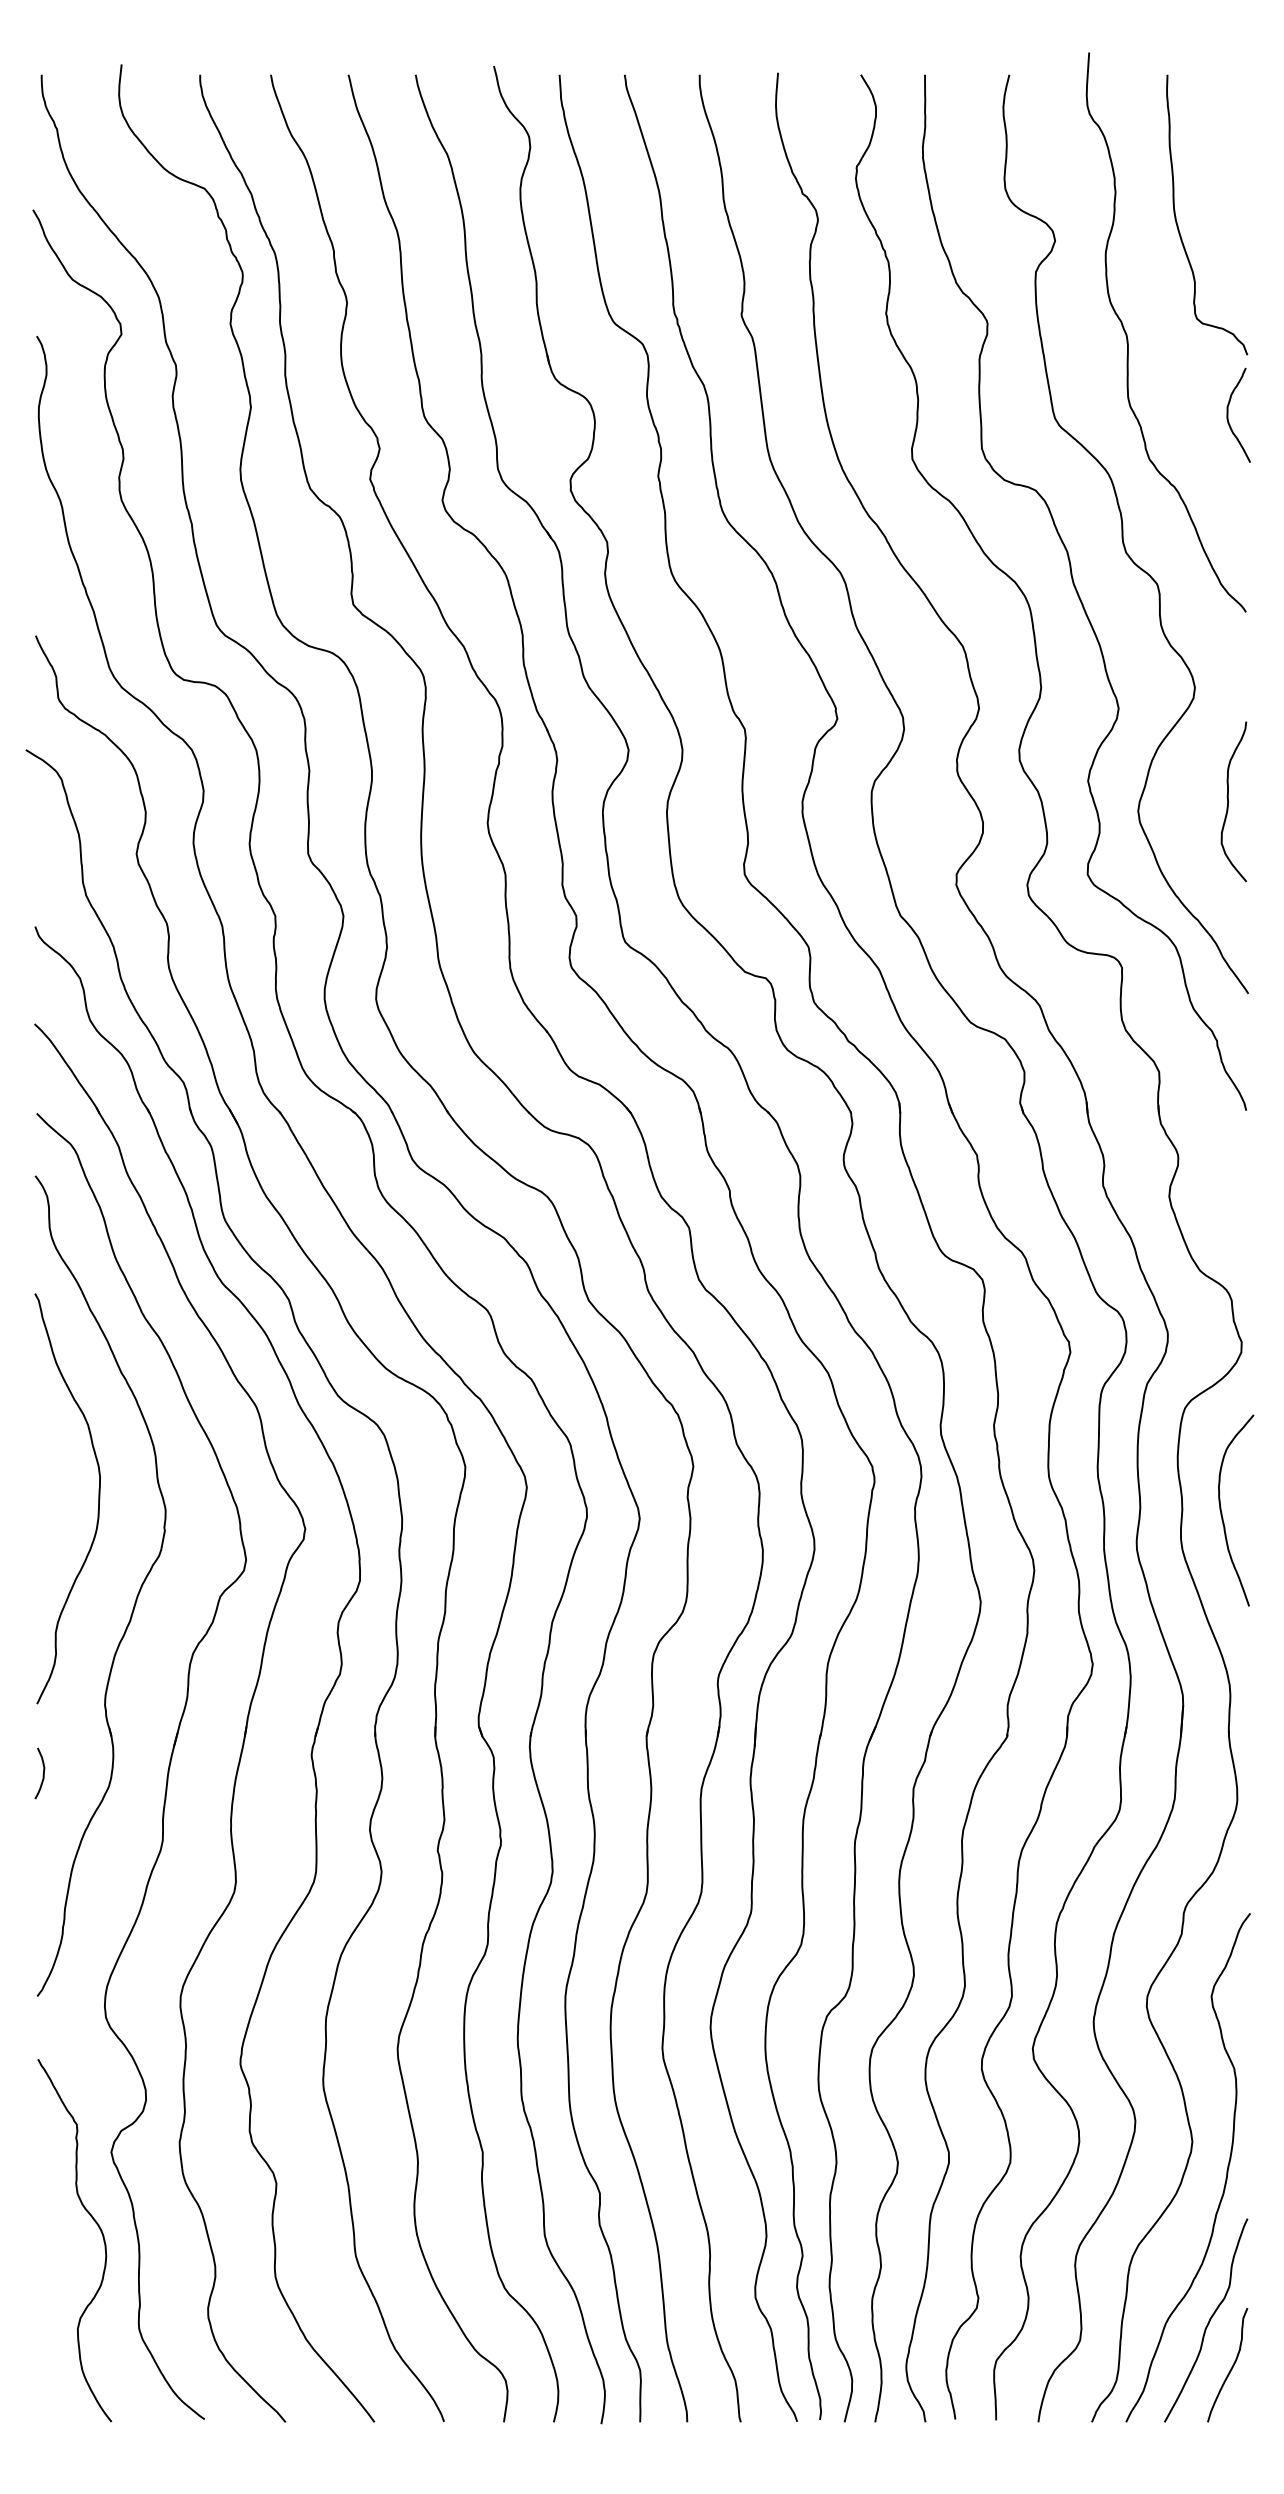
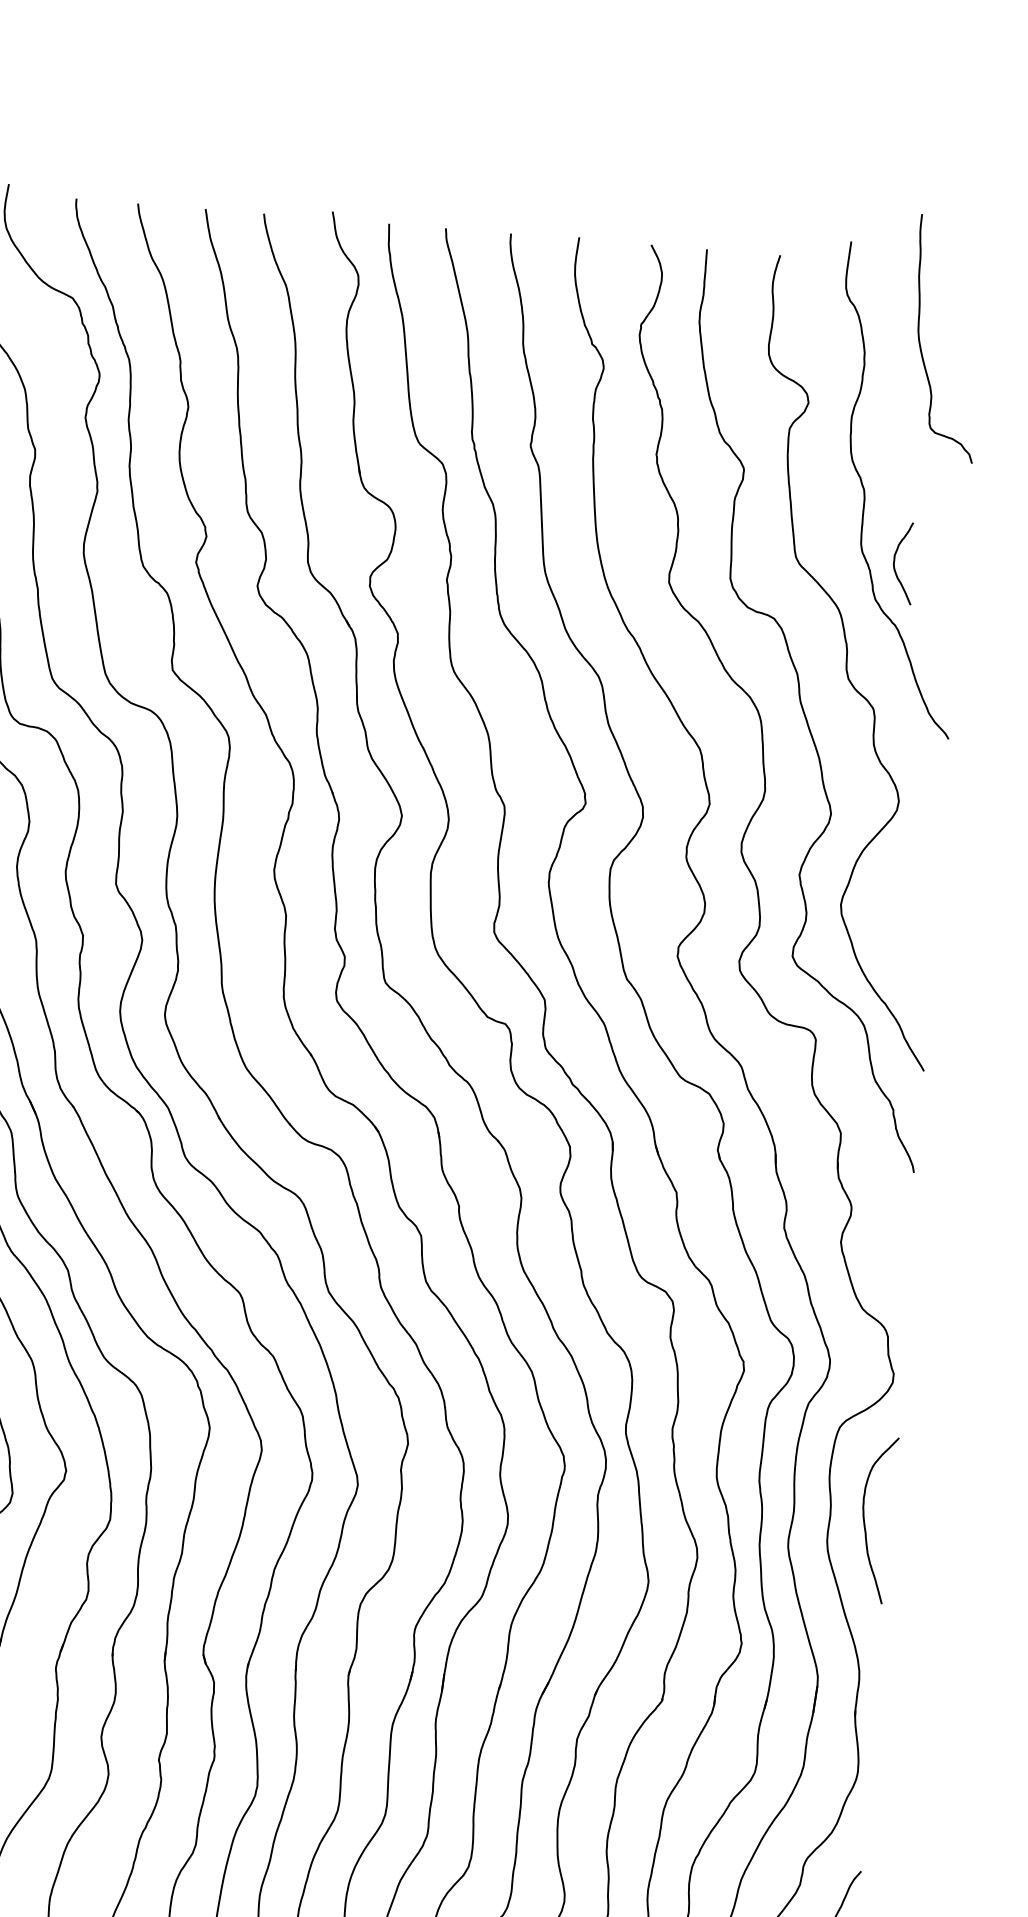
curve: (1177, 221) -> (920, 342), moved
curve: (1228, 414) -> (895, 561), moved
curve: (1228, 801) -> (920, 902), removed

